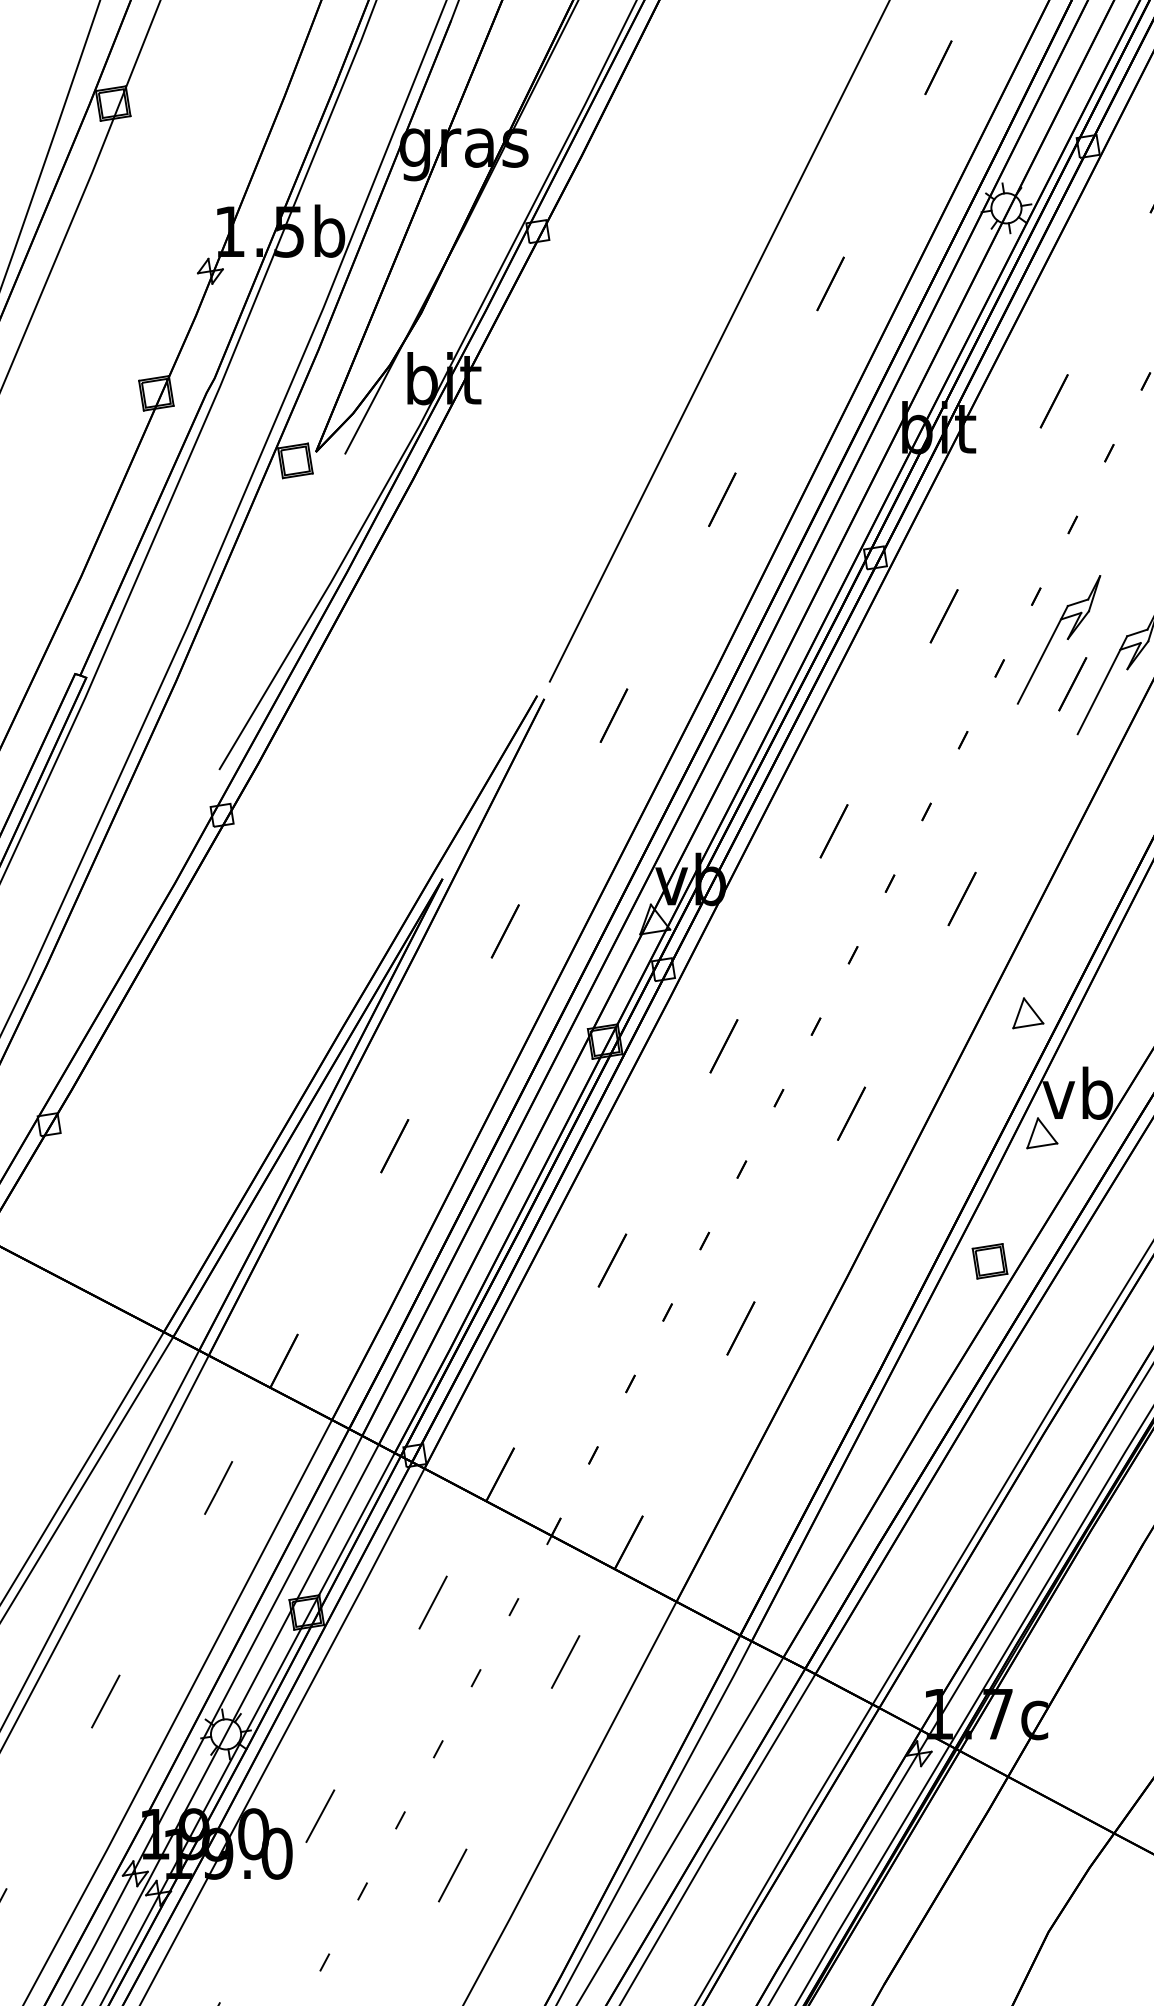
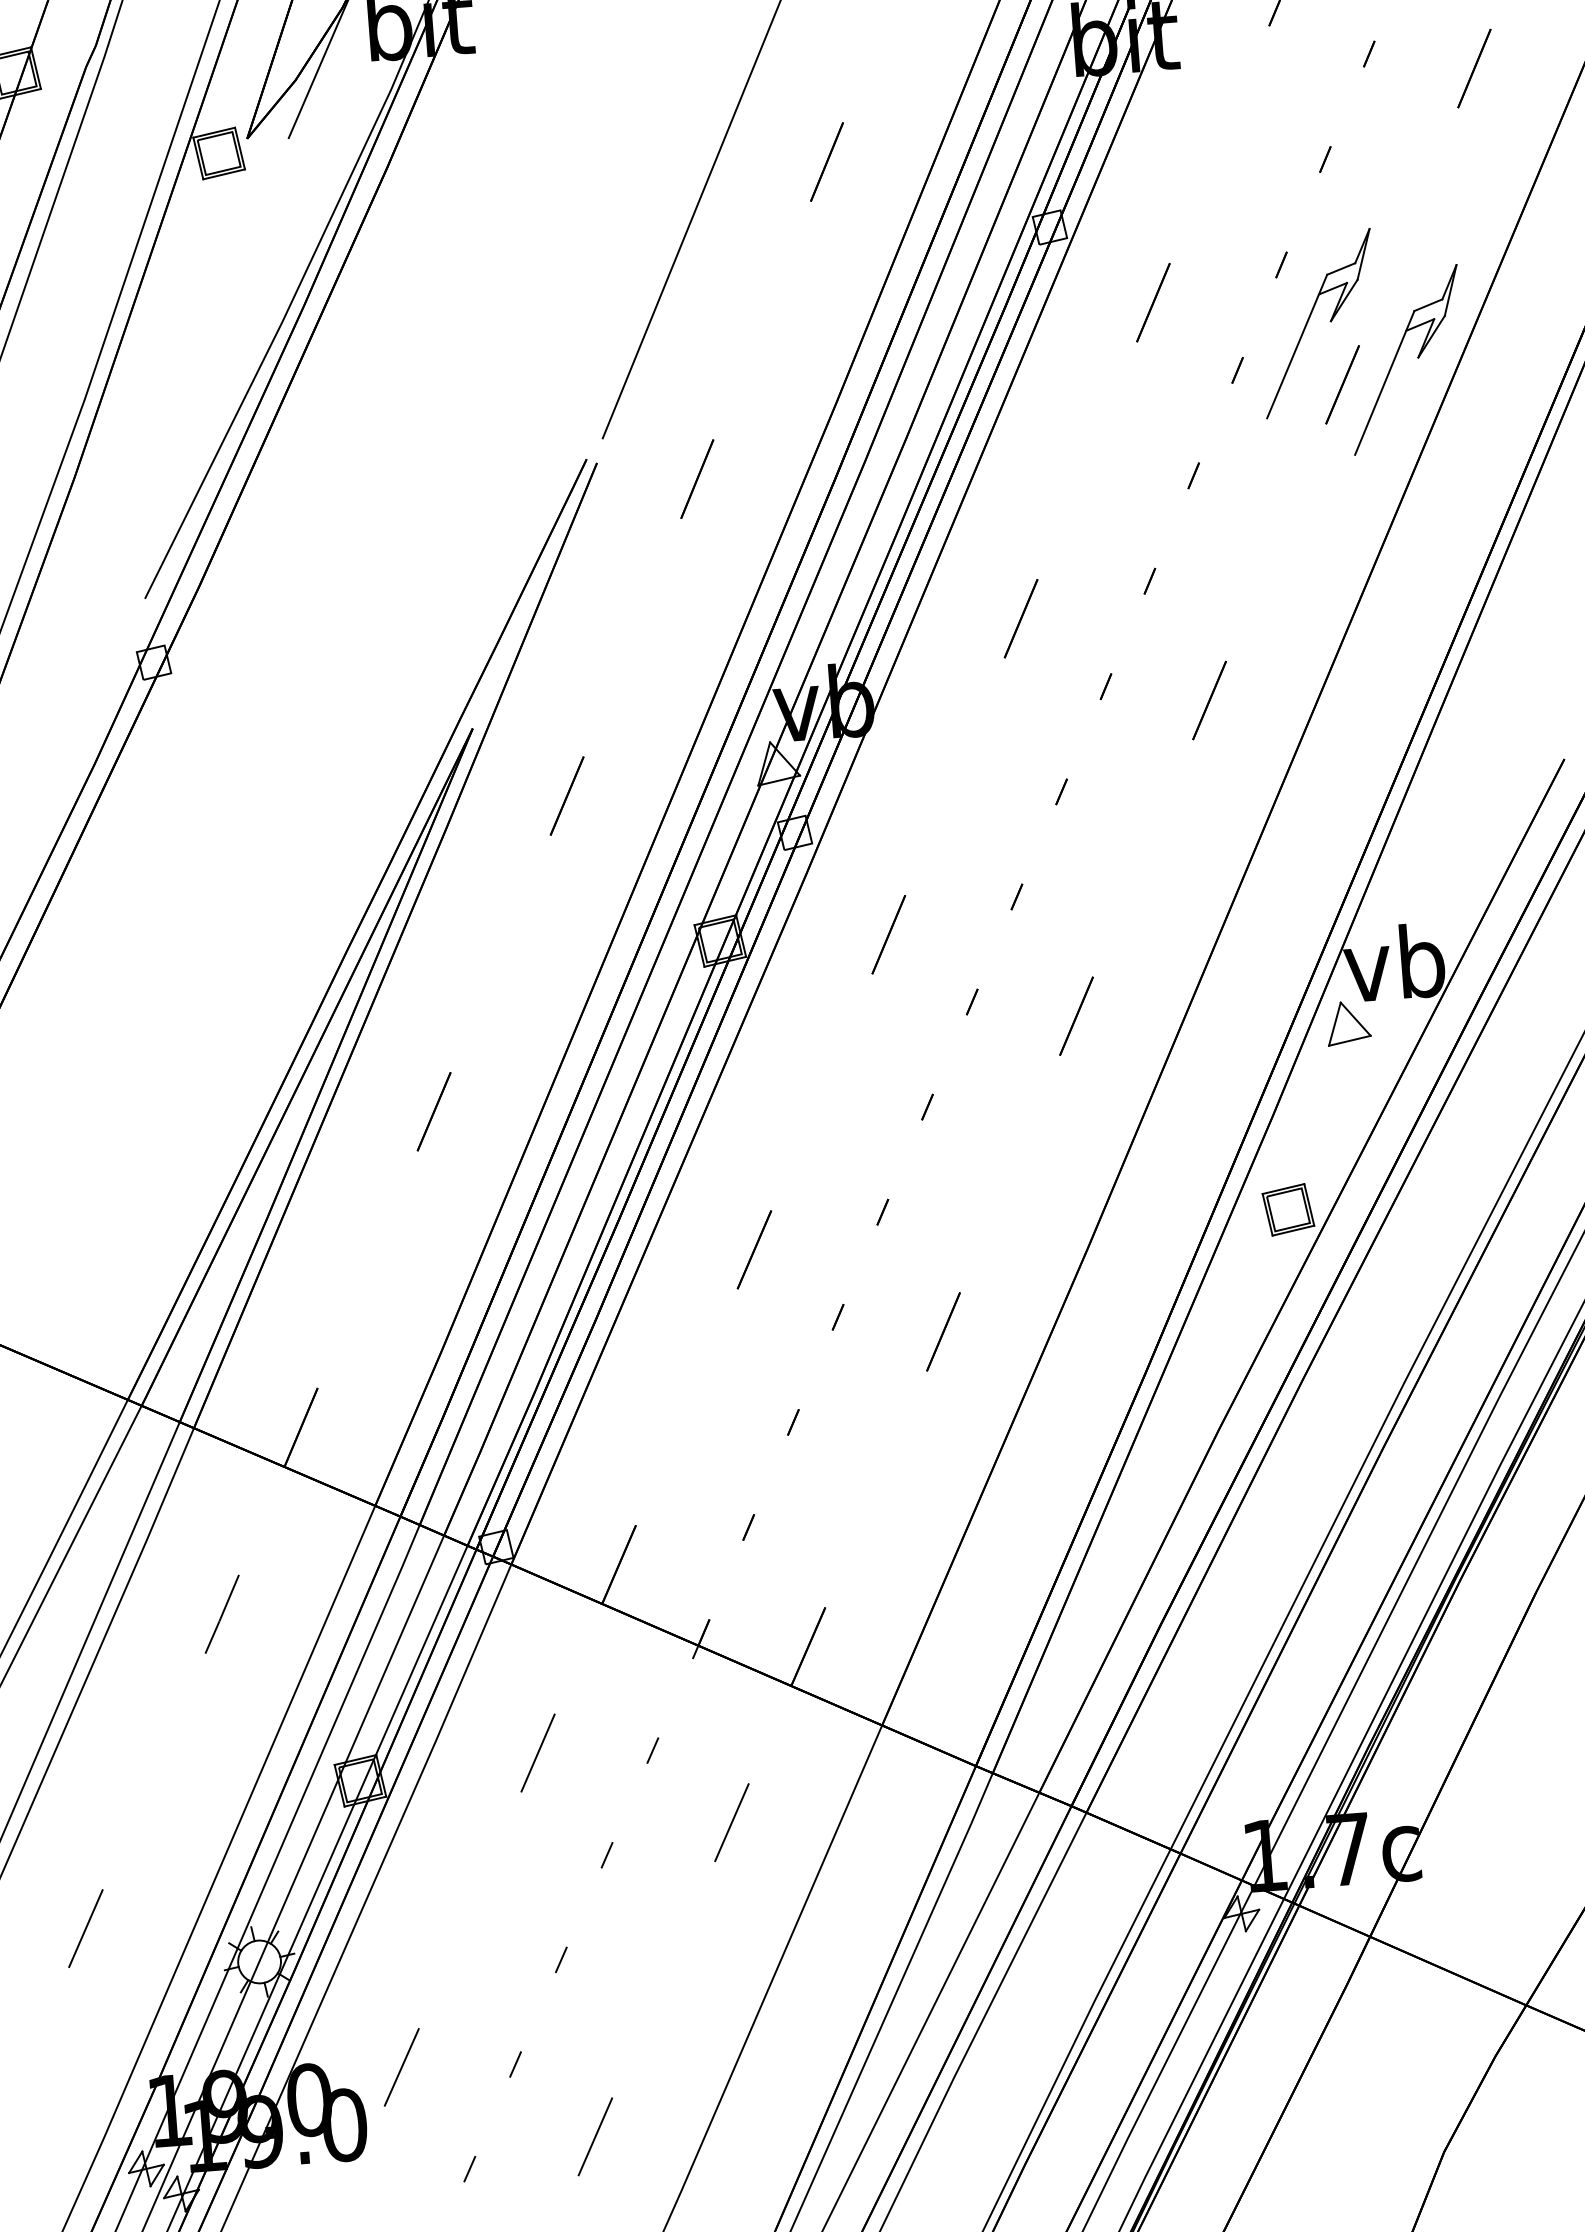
part: (1028, 1013) -> (1315, 855), removed

